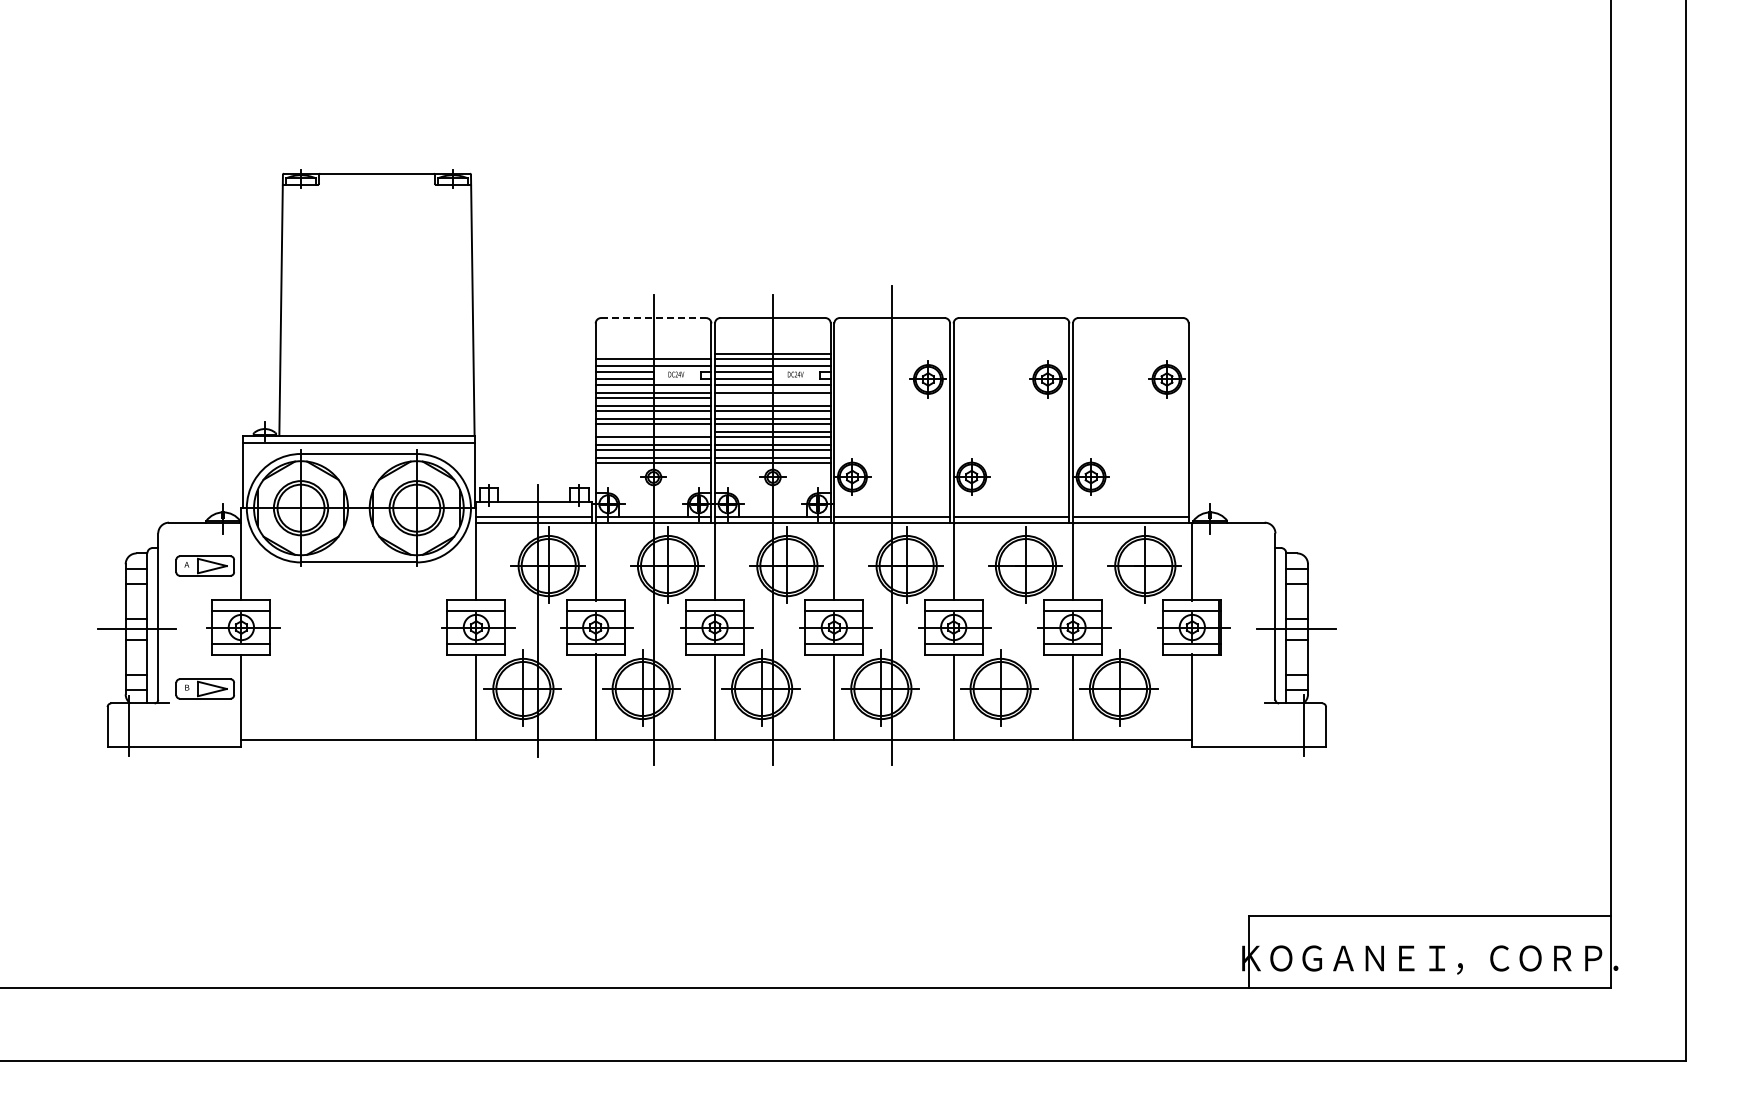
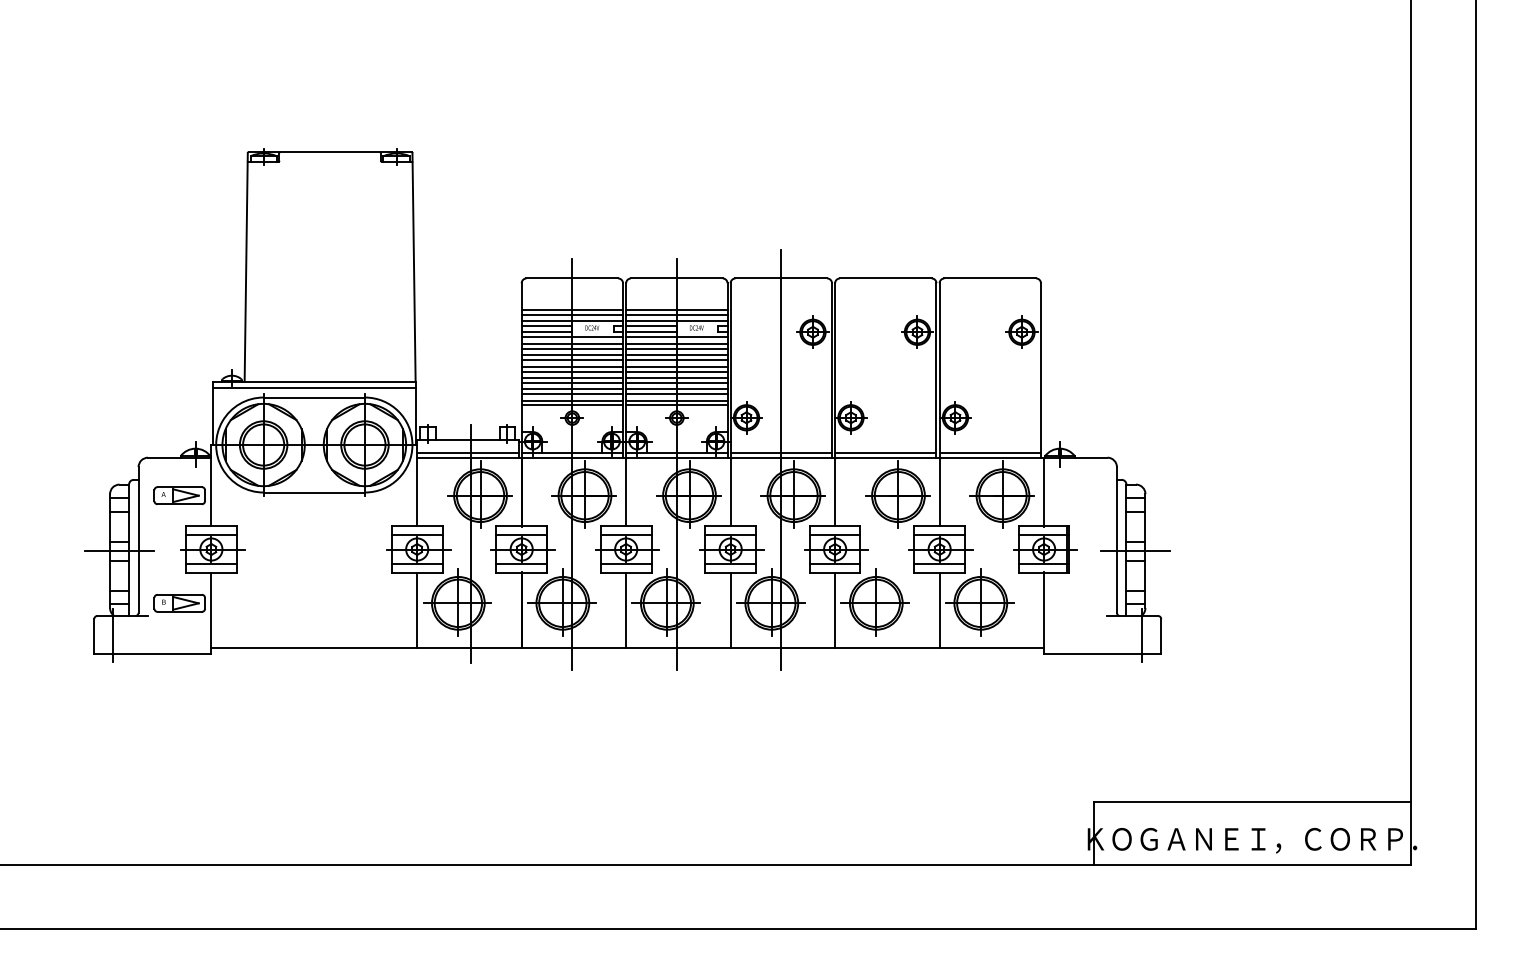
line: (654, 318) -> (573, 278), dashed -> solid
line: (653, 354) -> (572, 310), added
line: (772, 398) -> (676, 348), added
line: (653, 431) -> (572, 377), added

